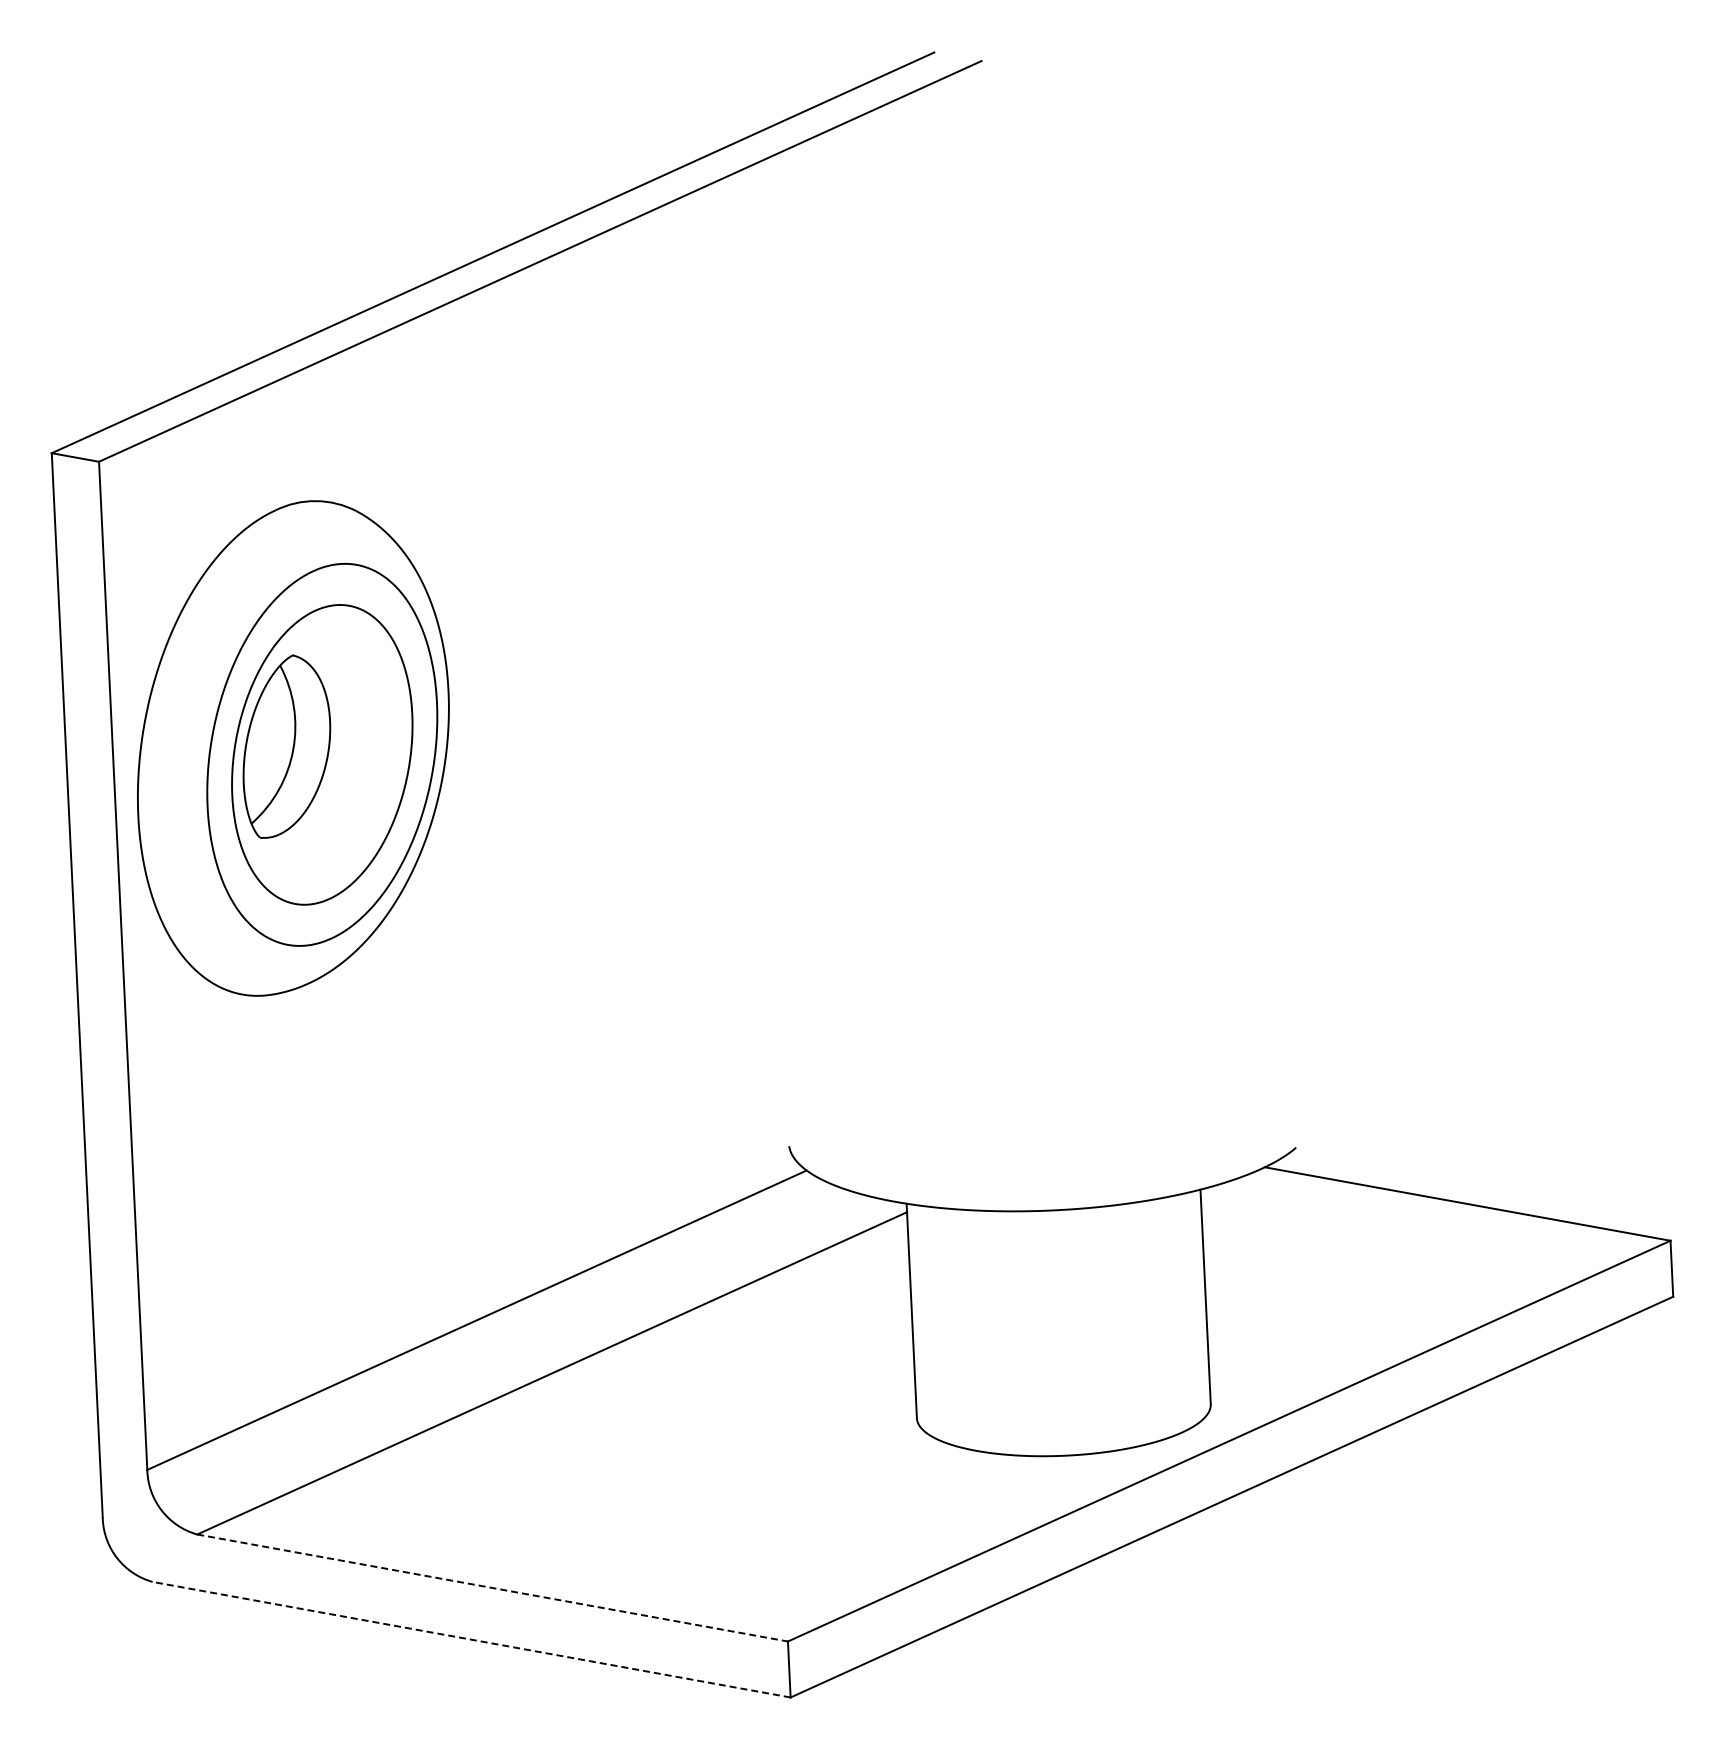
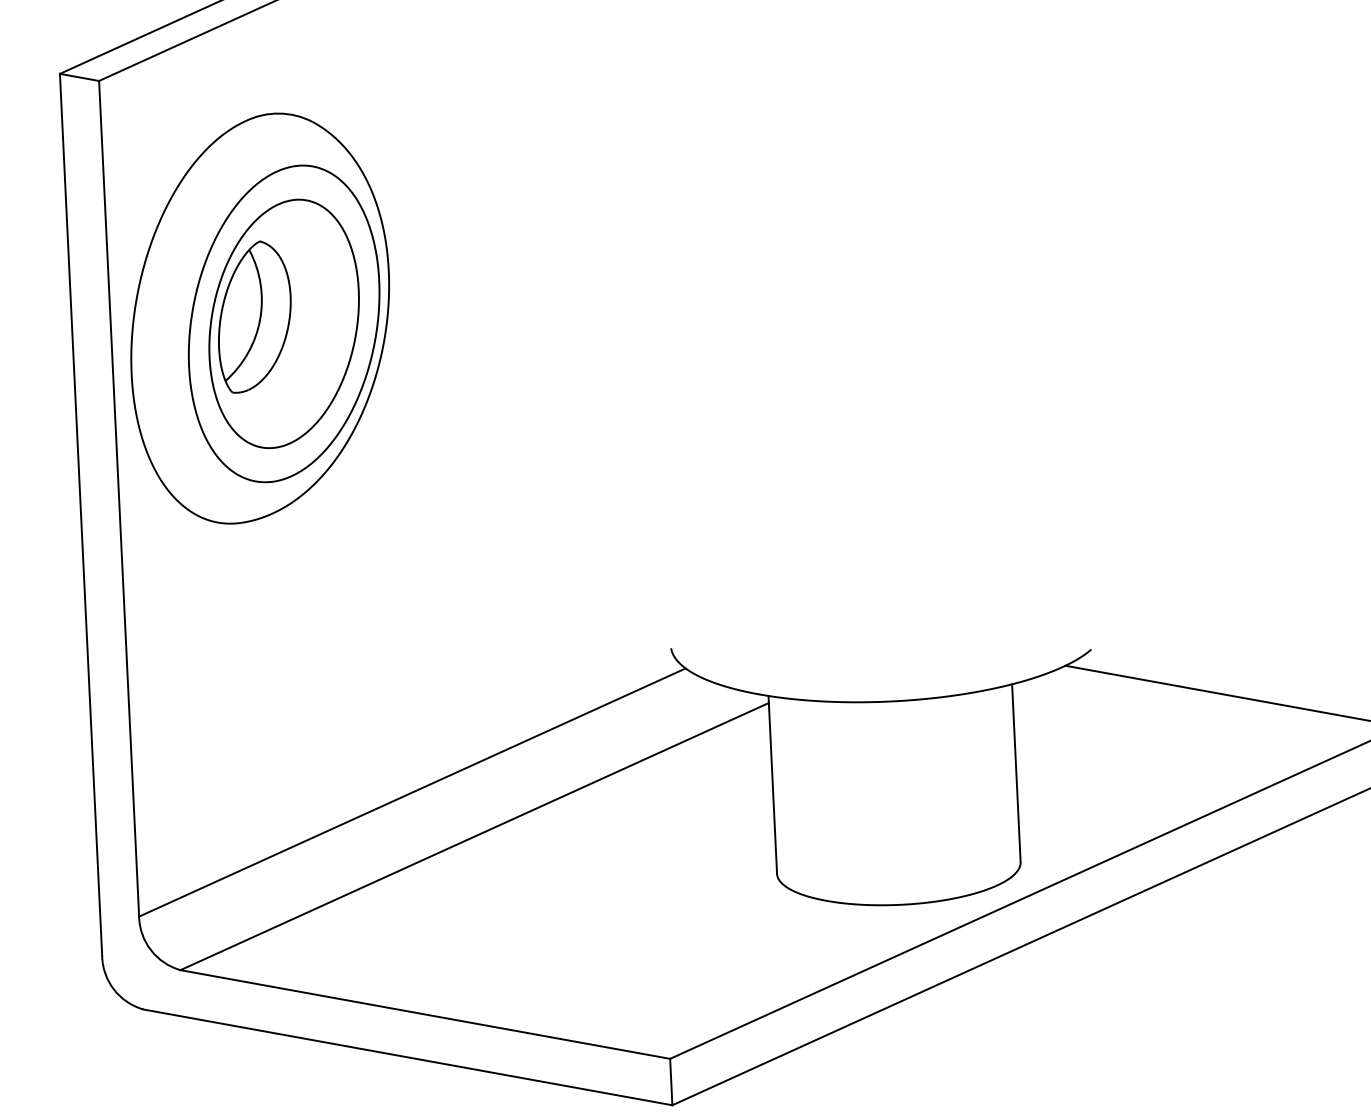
line: (493, 1588) -> (426, 1014), dashed -> solid
line: (471, 1639) -> (407, 1057), dashed -> solid

